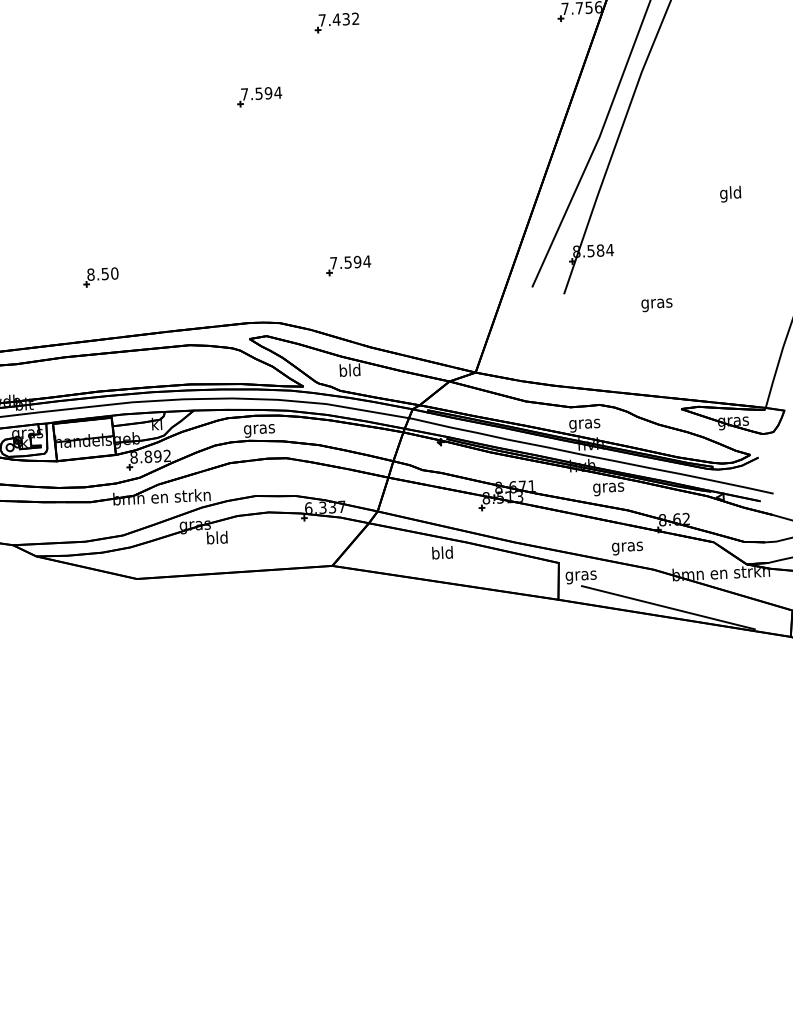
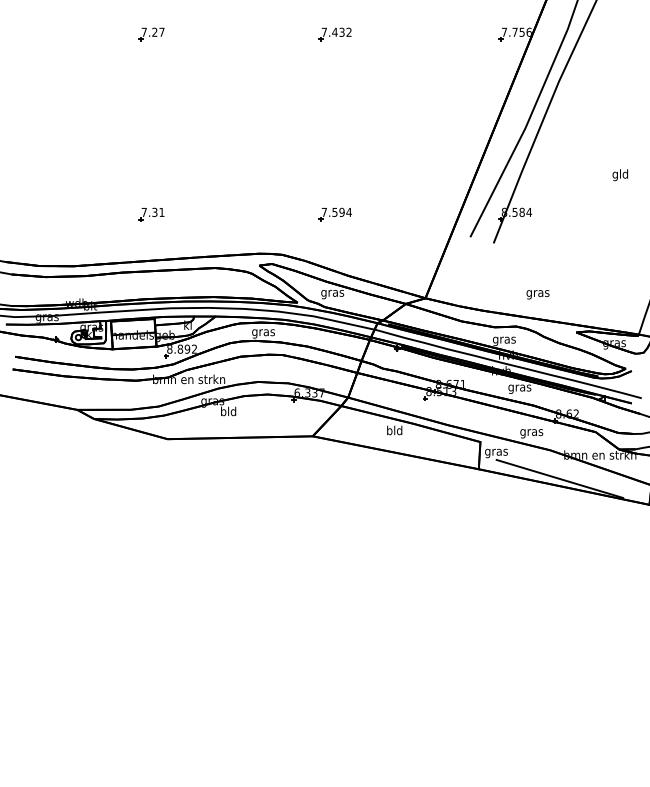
part: (89, 34) -> (151, 34), added
part: (258, 96) -> (274, 86), removed
text: (101, 272) -> (152, 211), 8.50 -> 7.31
text: (656, 304) -> (537, 294), moved
text: (349, 372) -> (332, 293), bld -> gras

